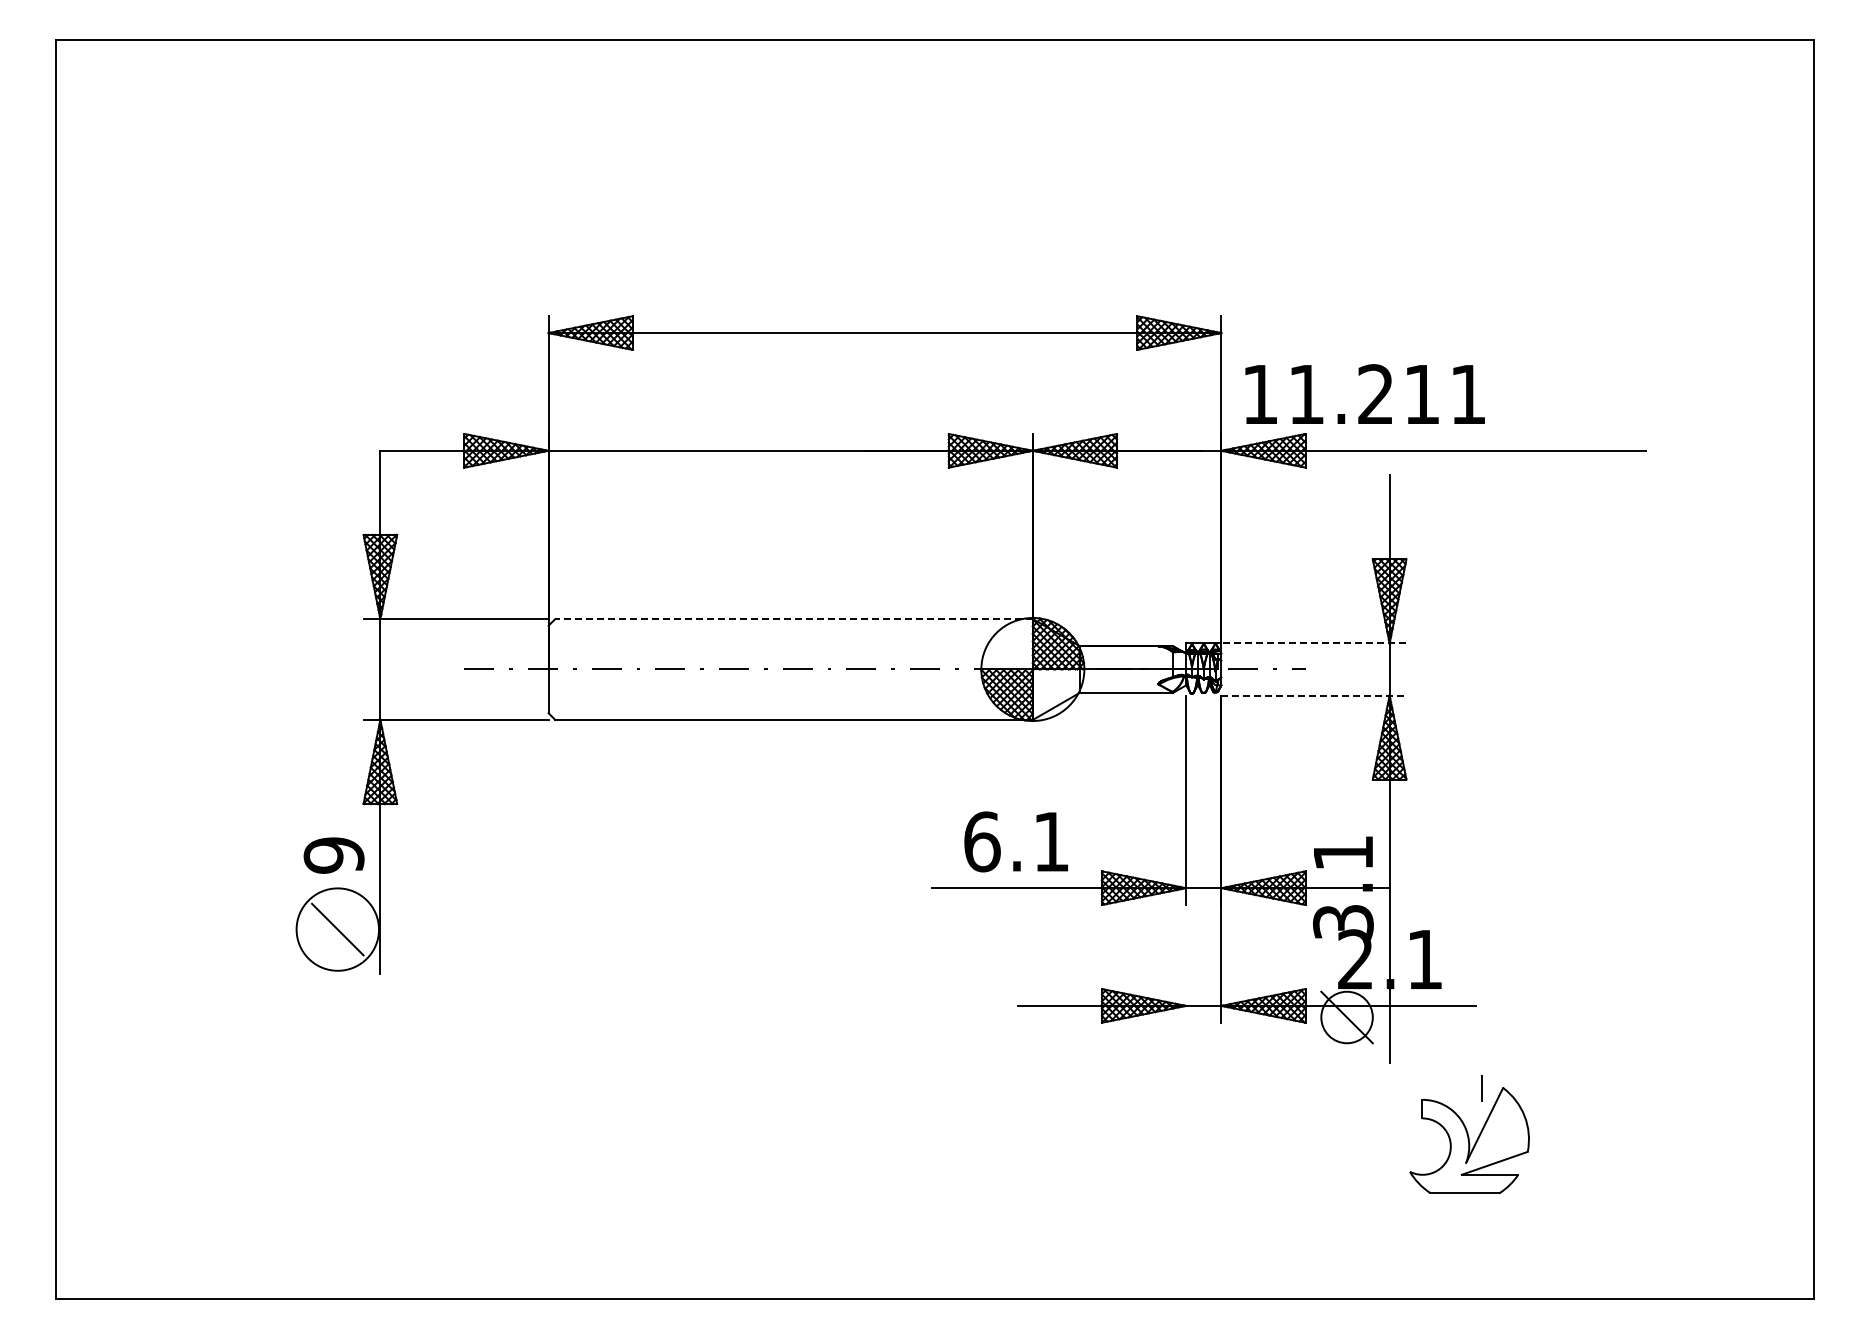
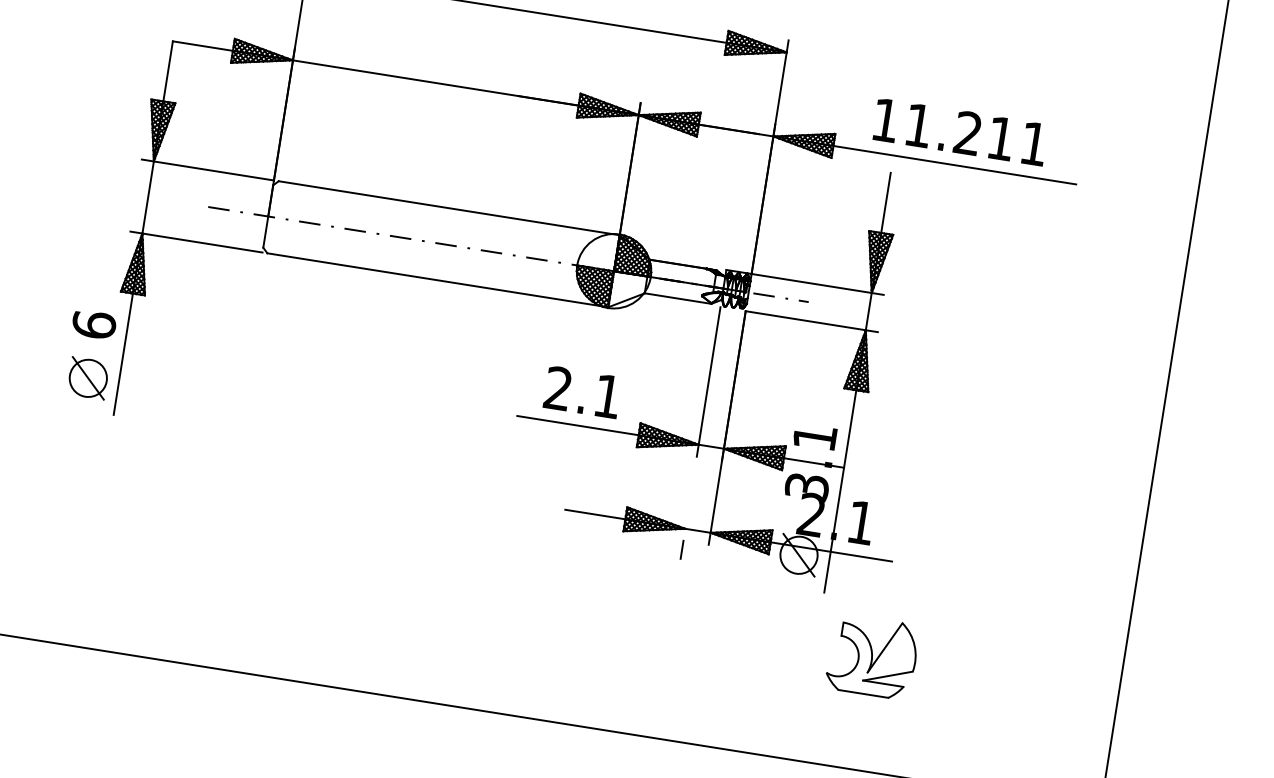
text: (1364, 393) -> (960, 131), moved
line: (794, 619) -> (449, 208), dashed -> solid
line: (1313, 643) -> (817, 284), dashed -> solid
line: (1313, 695) -> (811, 321), dashed -> solid
text: (982, 841) -> (558, 388), 6.1 -> 2.1
text: (333, 854) -> (93, 324), 9 -> 6
circle: (337, 929) -> (88, 378), size x0.62
line: (1481, 1088) -> (681, 549), moved

